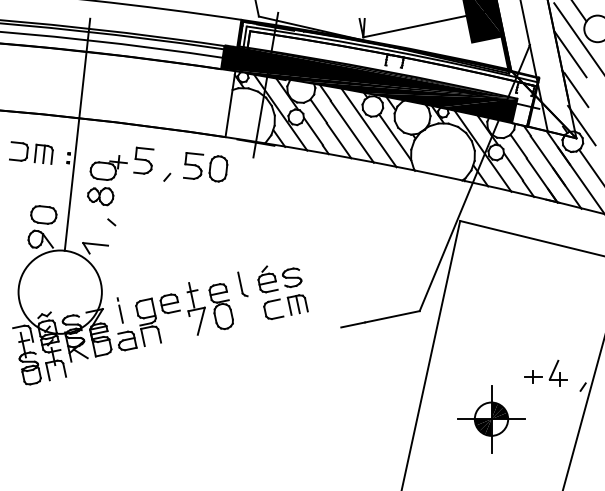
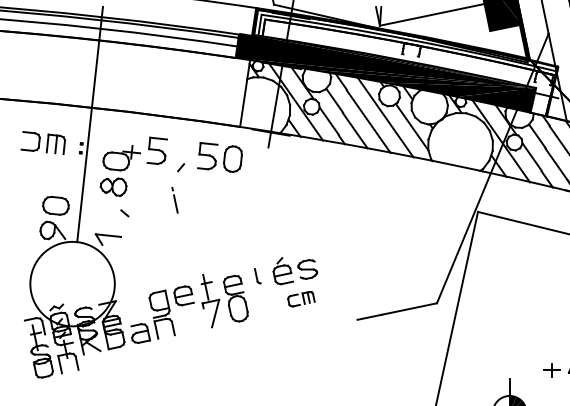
part: (242, 284) -> (257, 276), size x0.6
part: (285, 306) -> (300, 298), size x0.6
line: (119, 310) -> (174, 200), moved

